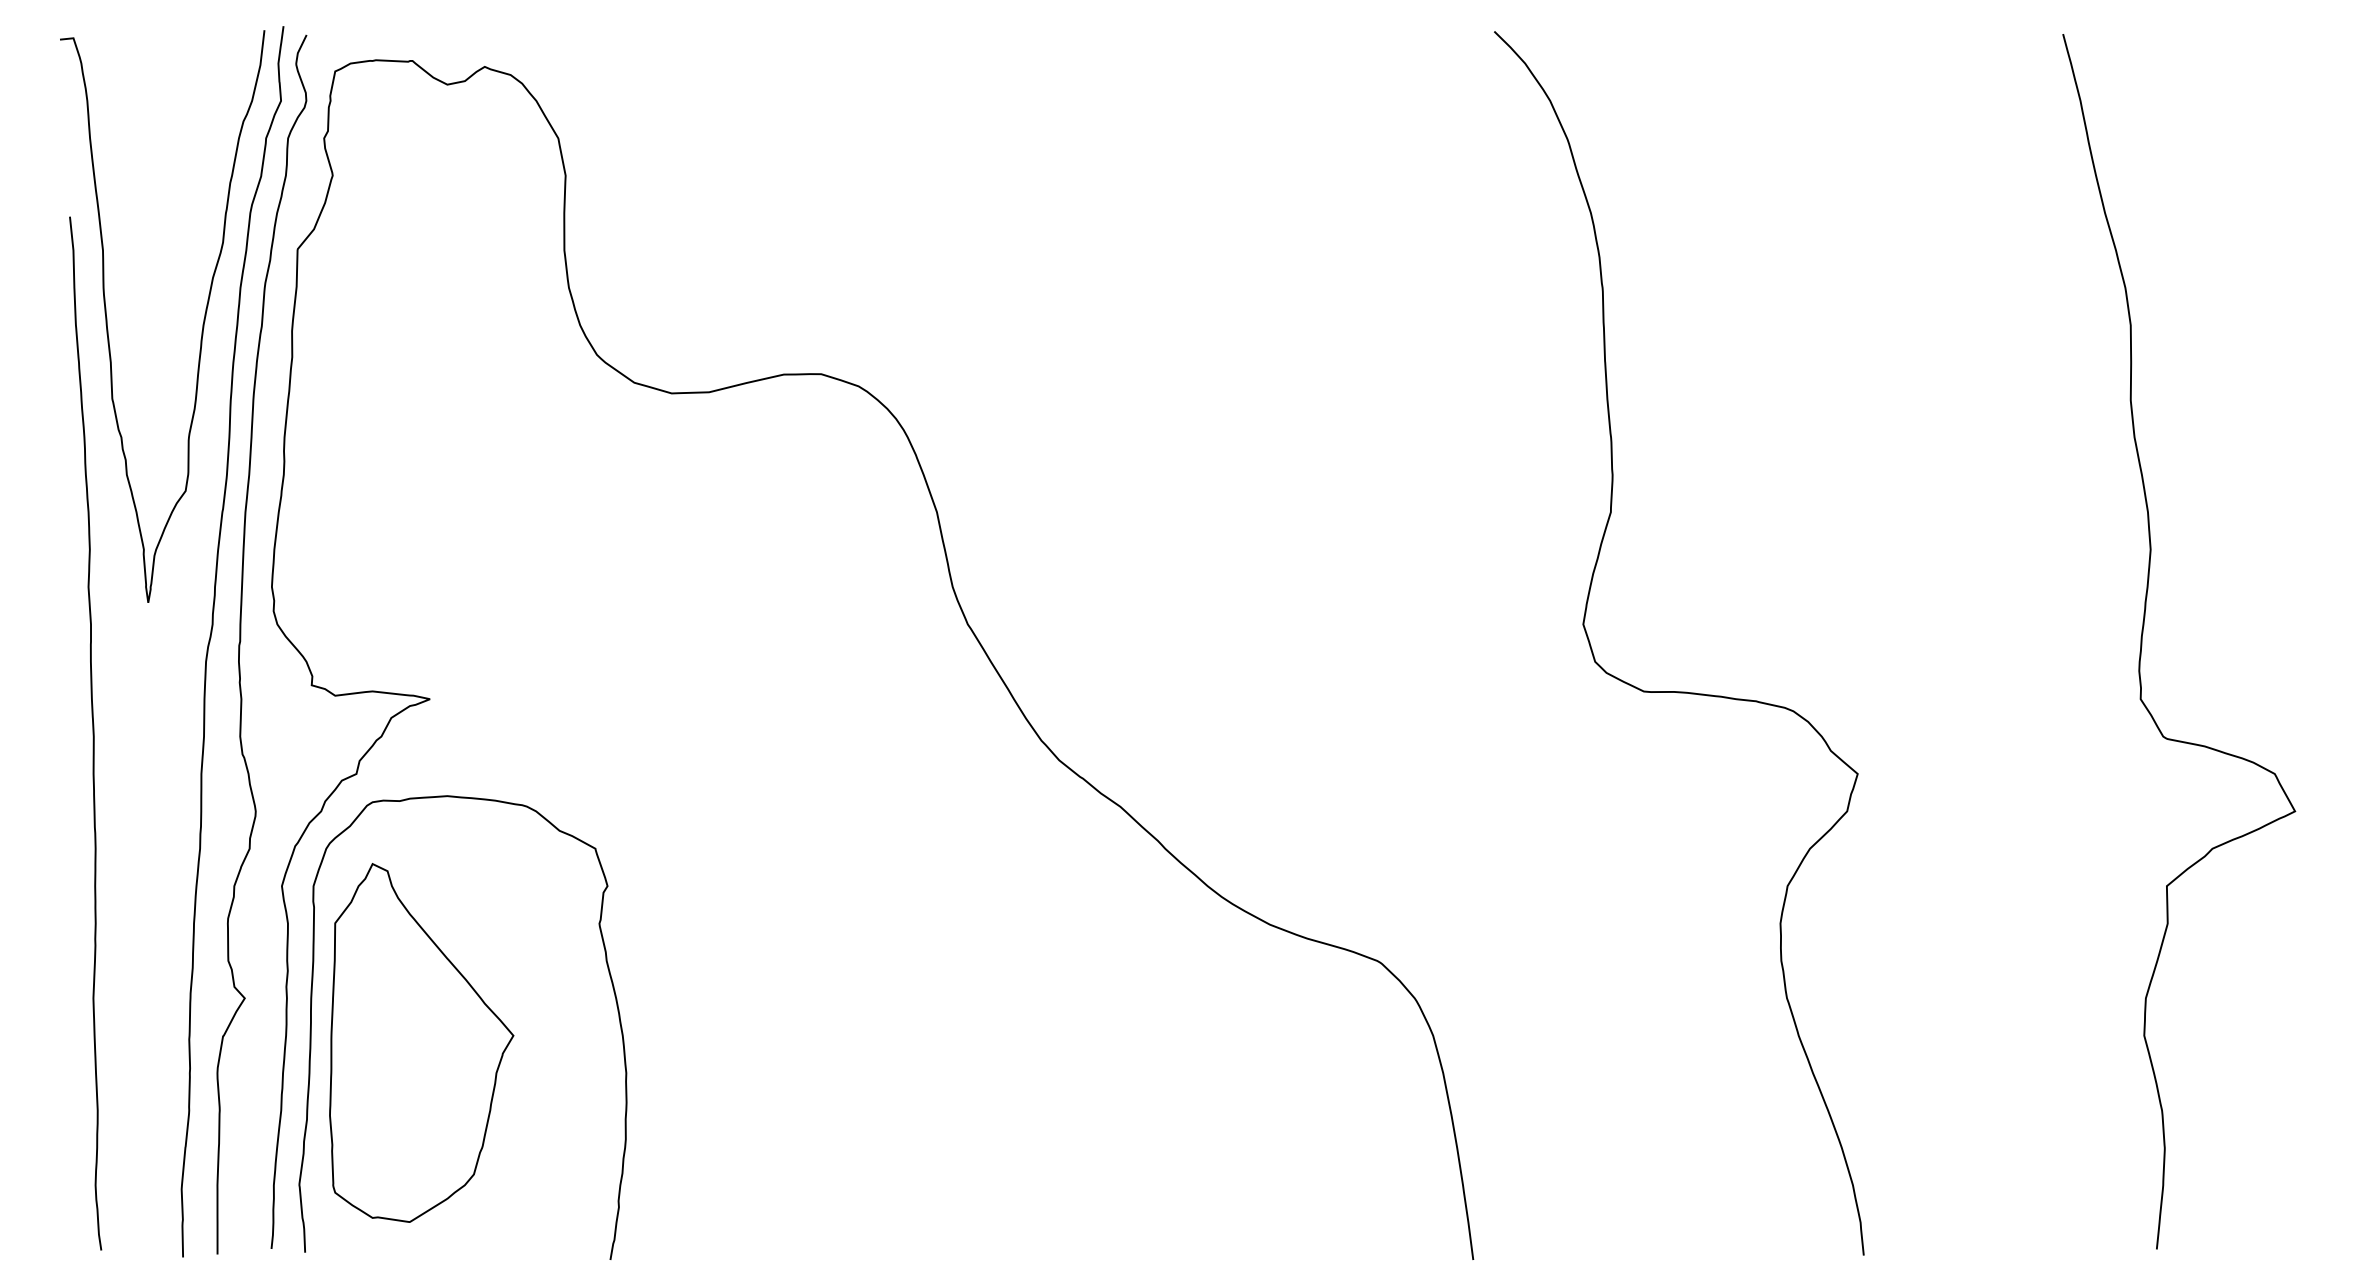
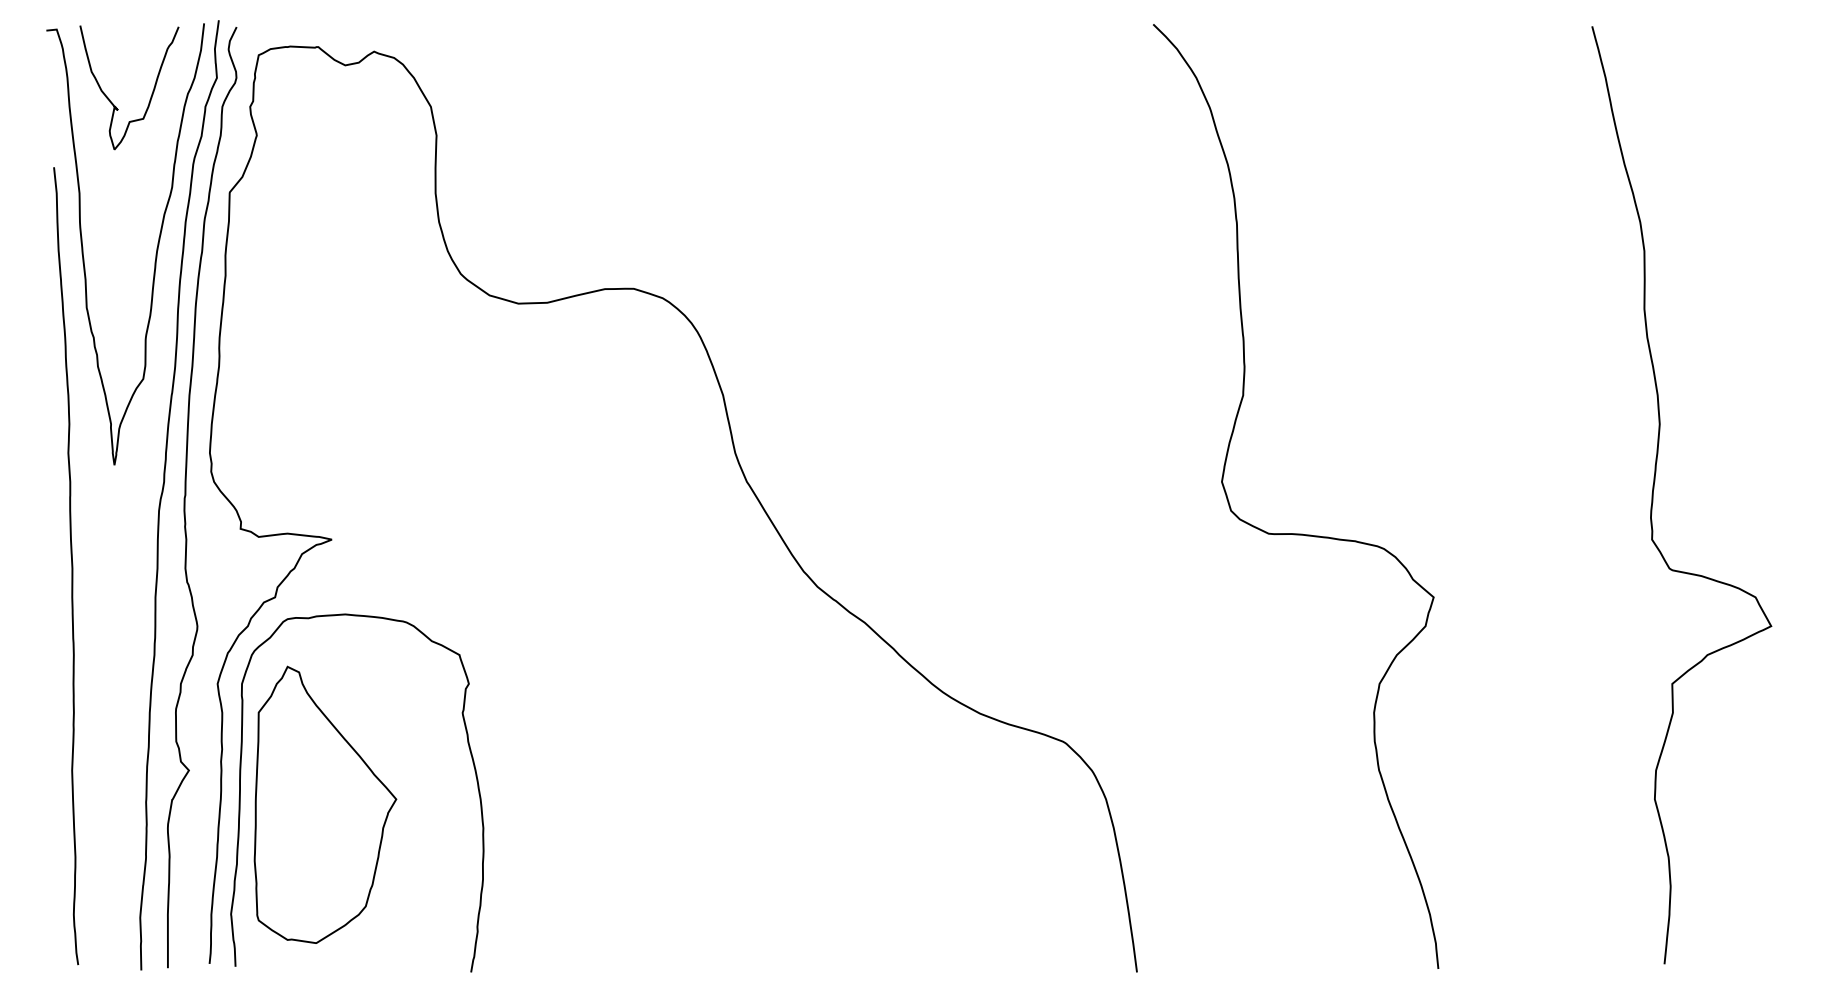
curve: (147, 134) -> (113, 103), added

